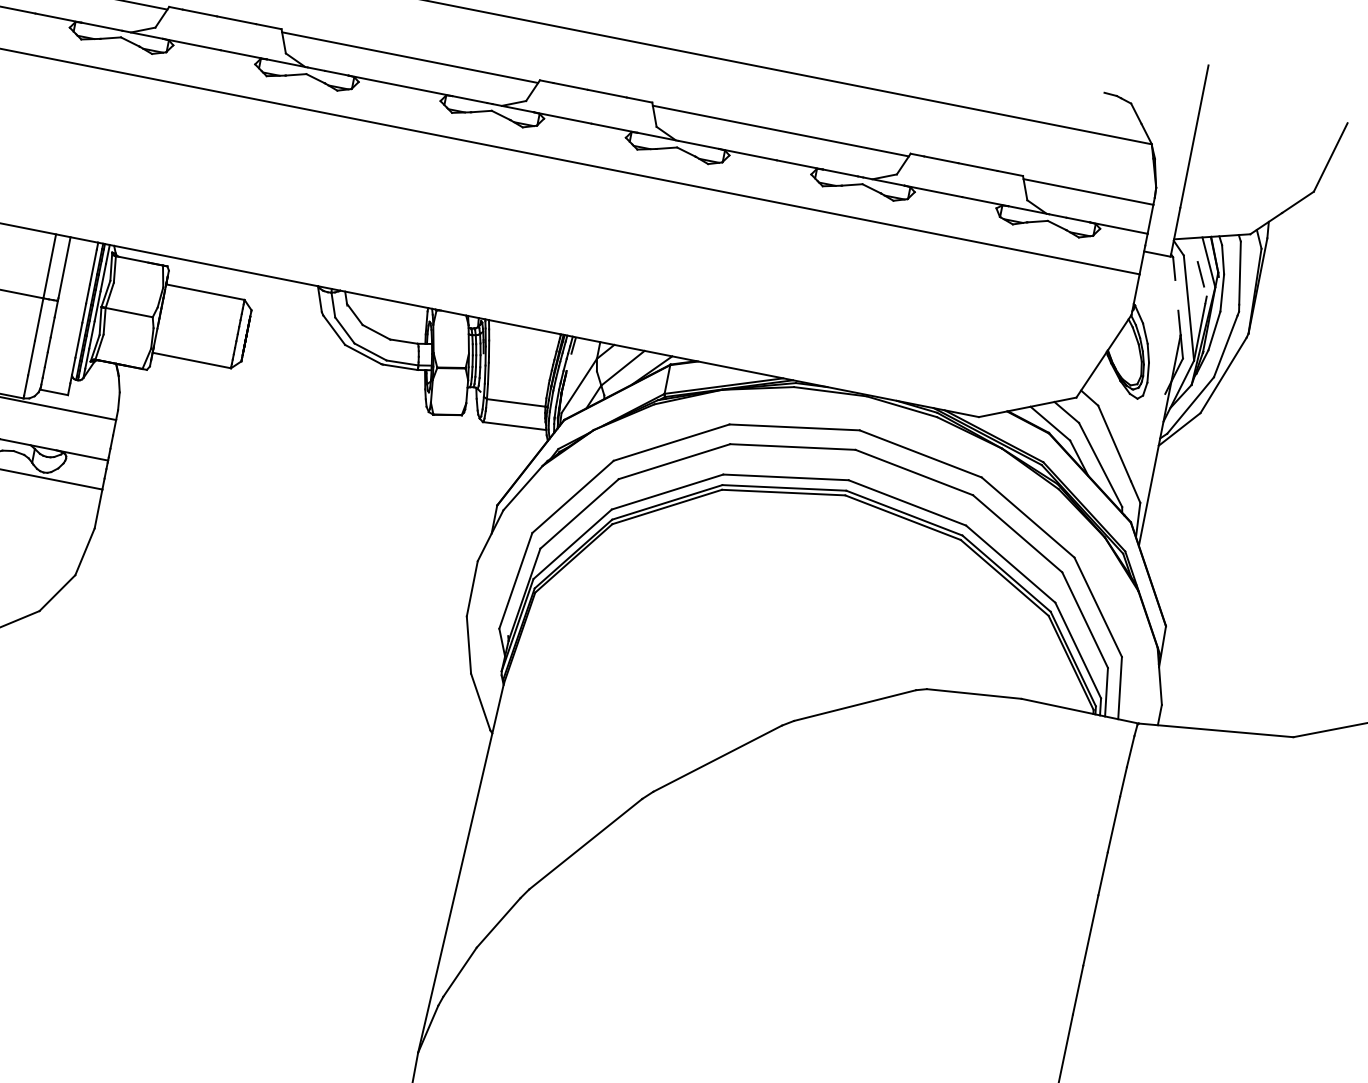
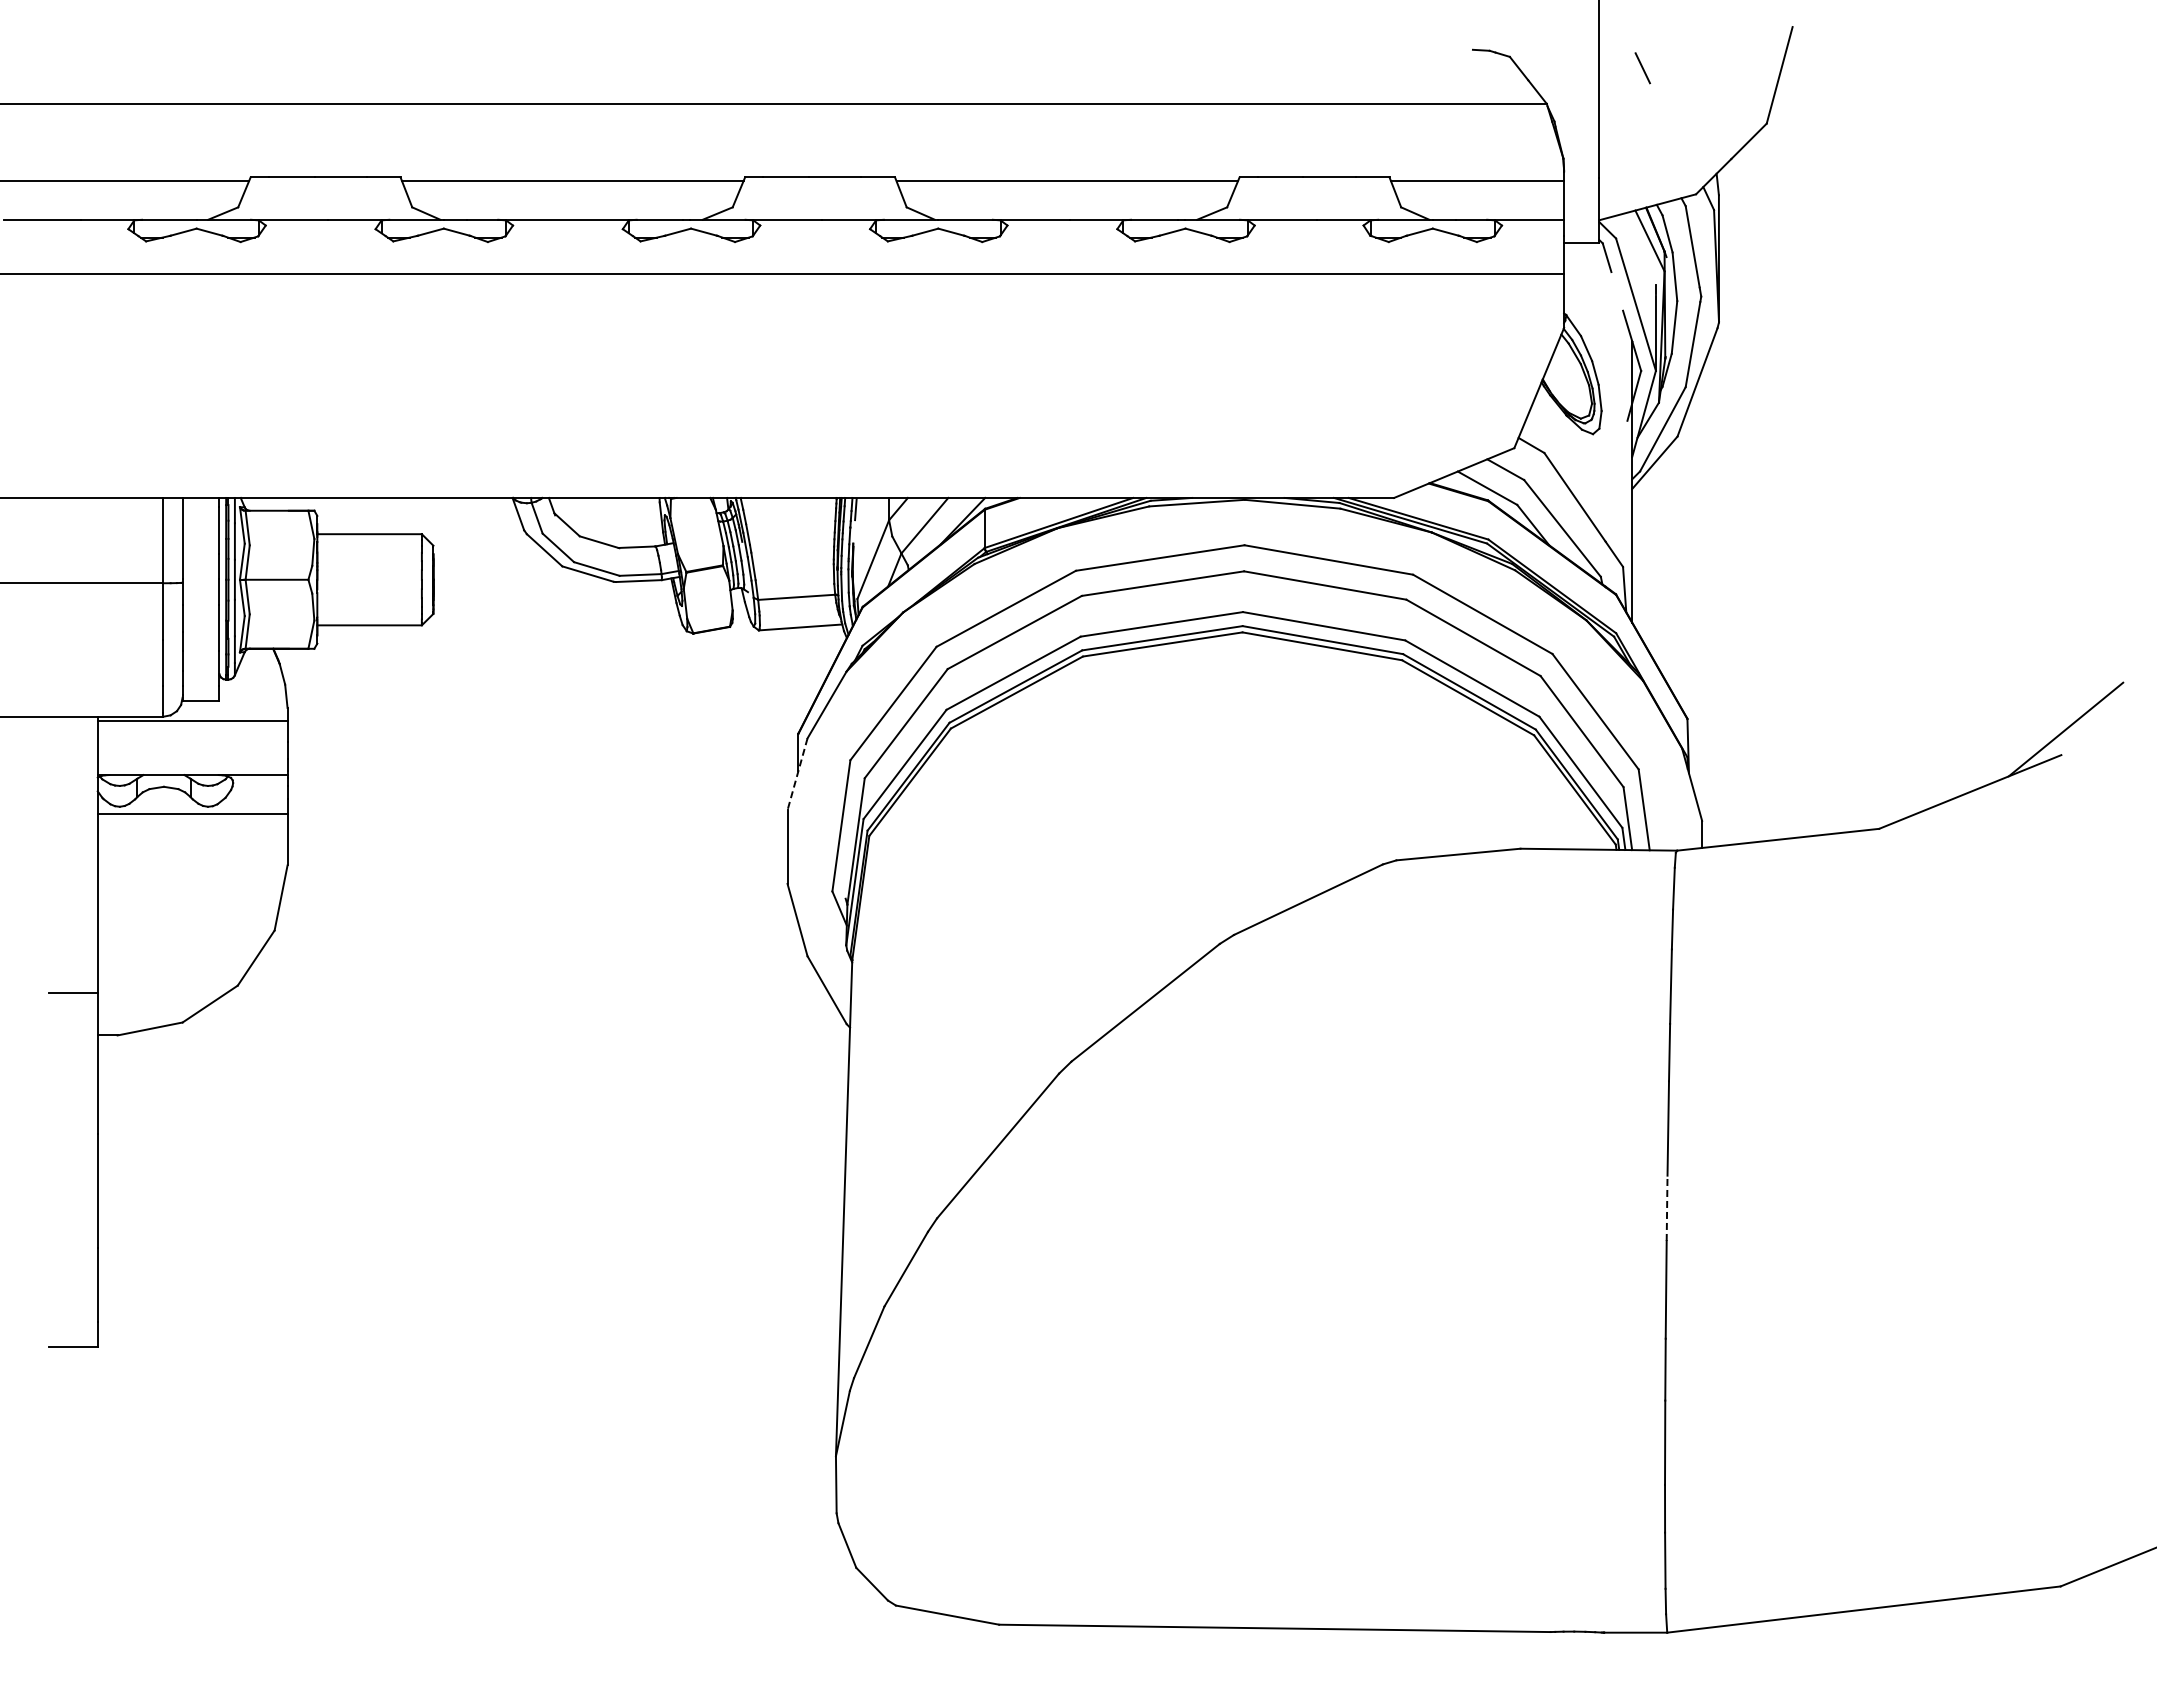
line: (1200, 274) -> (1642, 68), moved
line: (490, 535) -> (797, 774), solid -> dashed
line: (1078, 990) -> (1667, 1208), solid -> dashed

